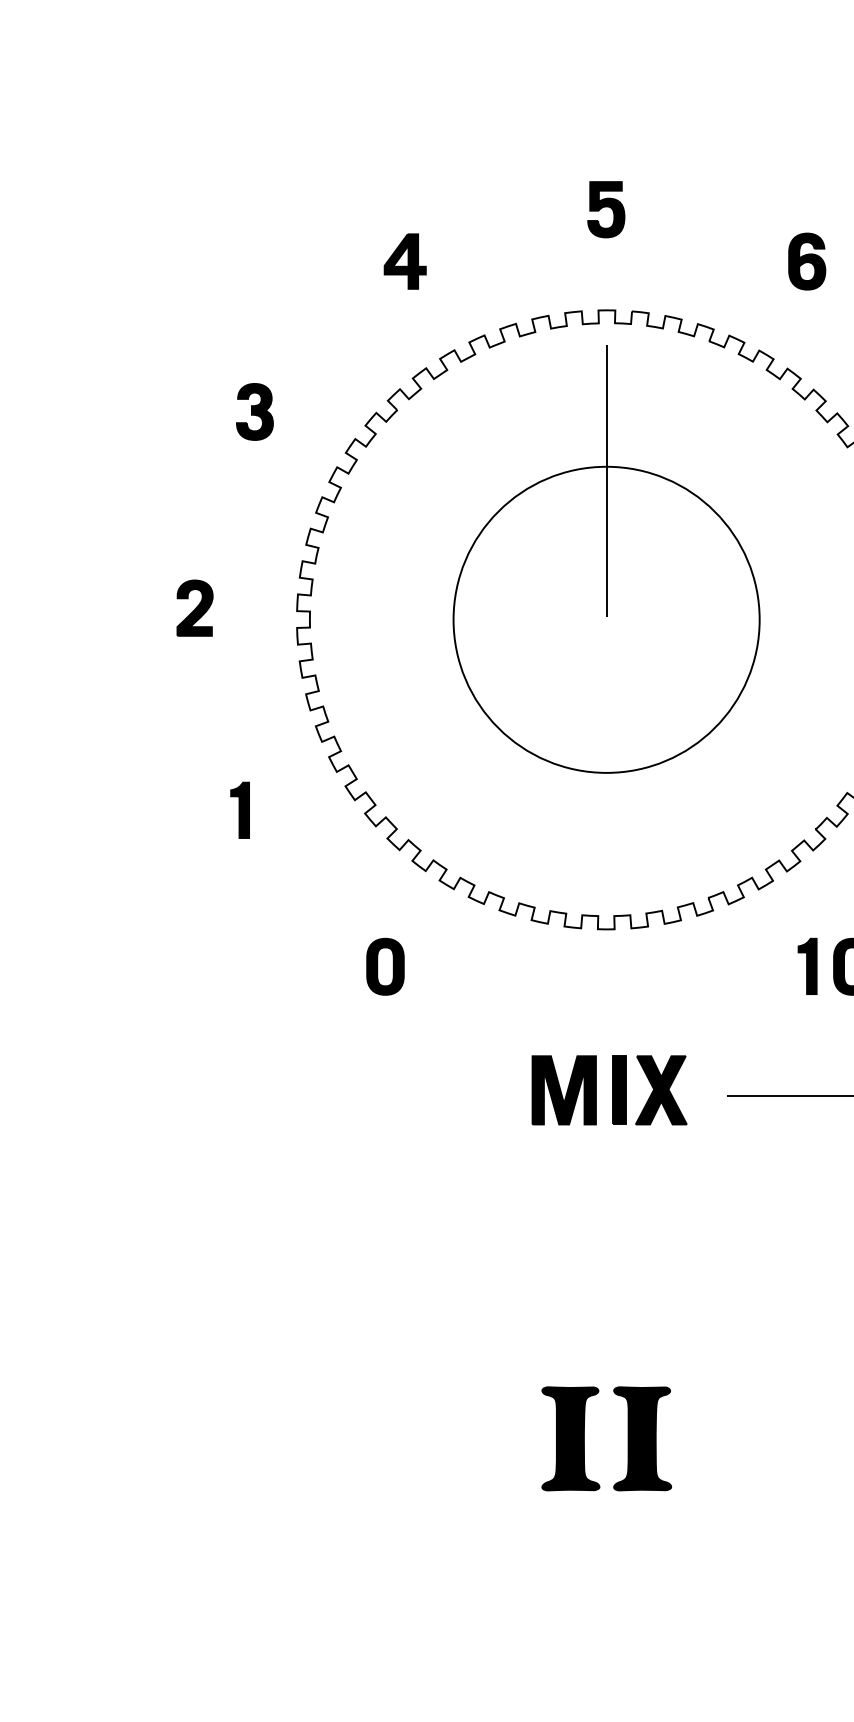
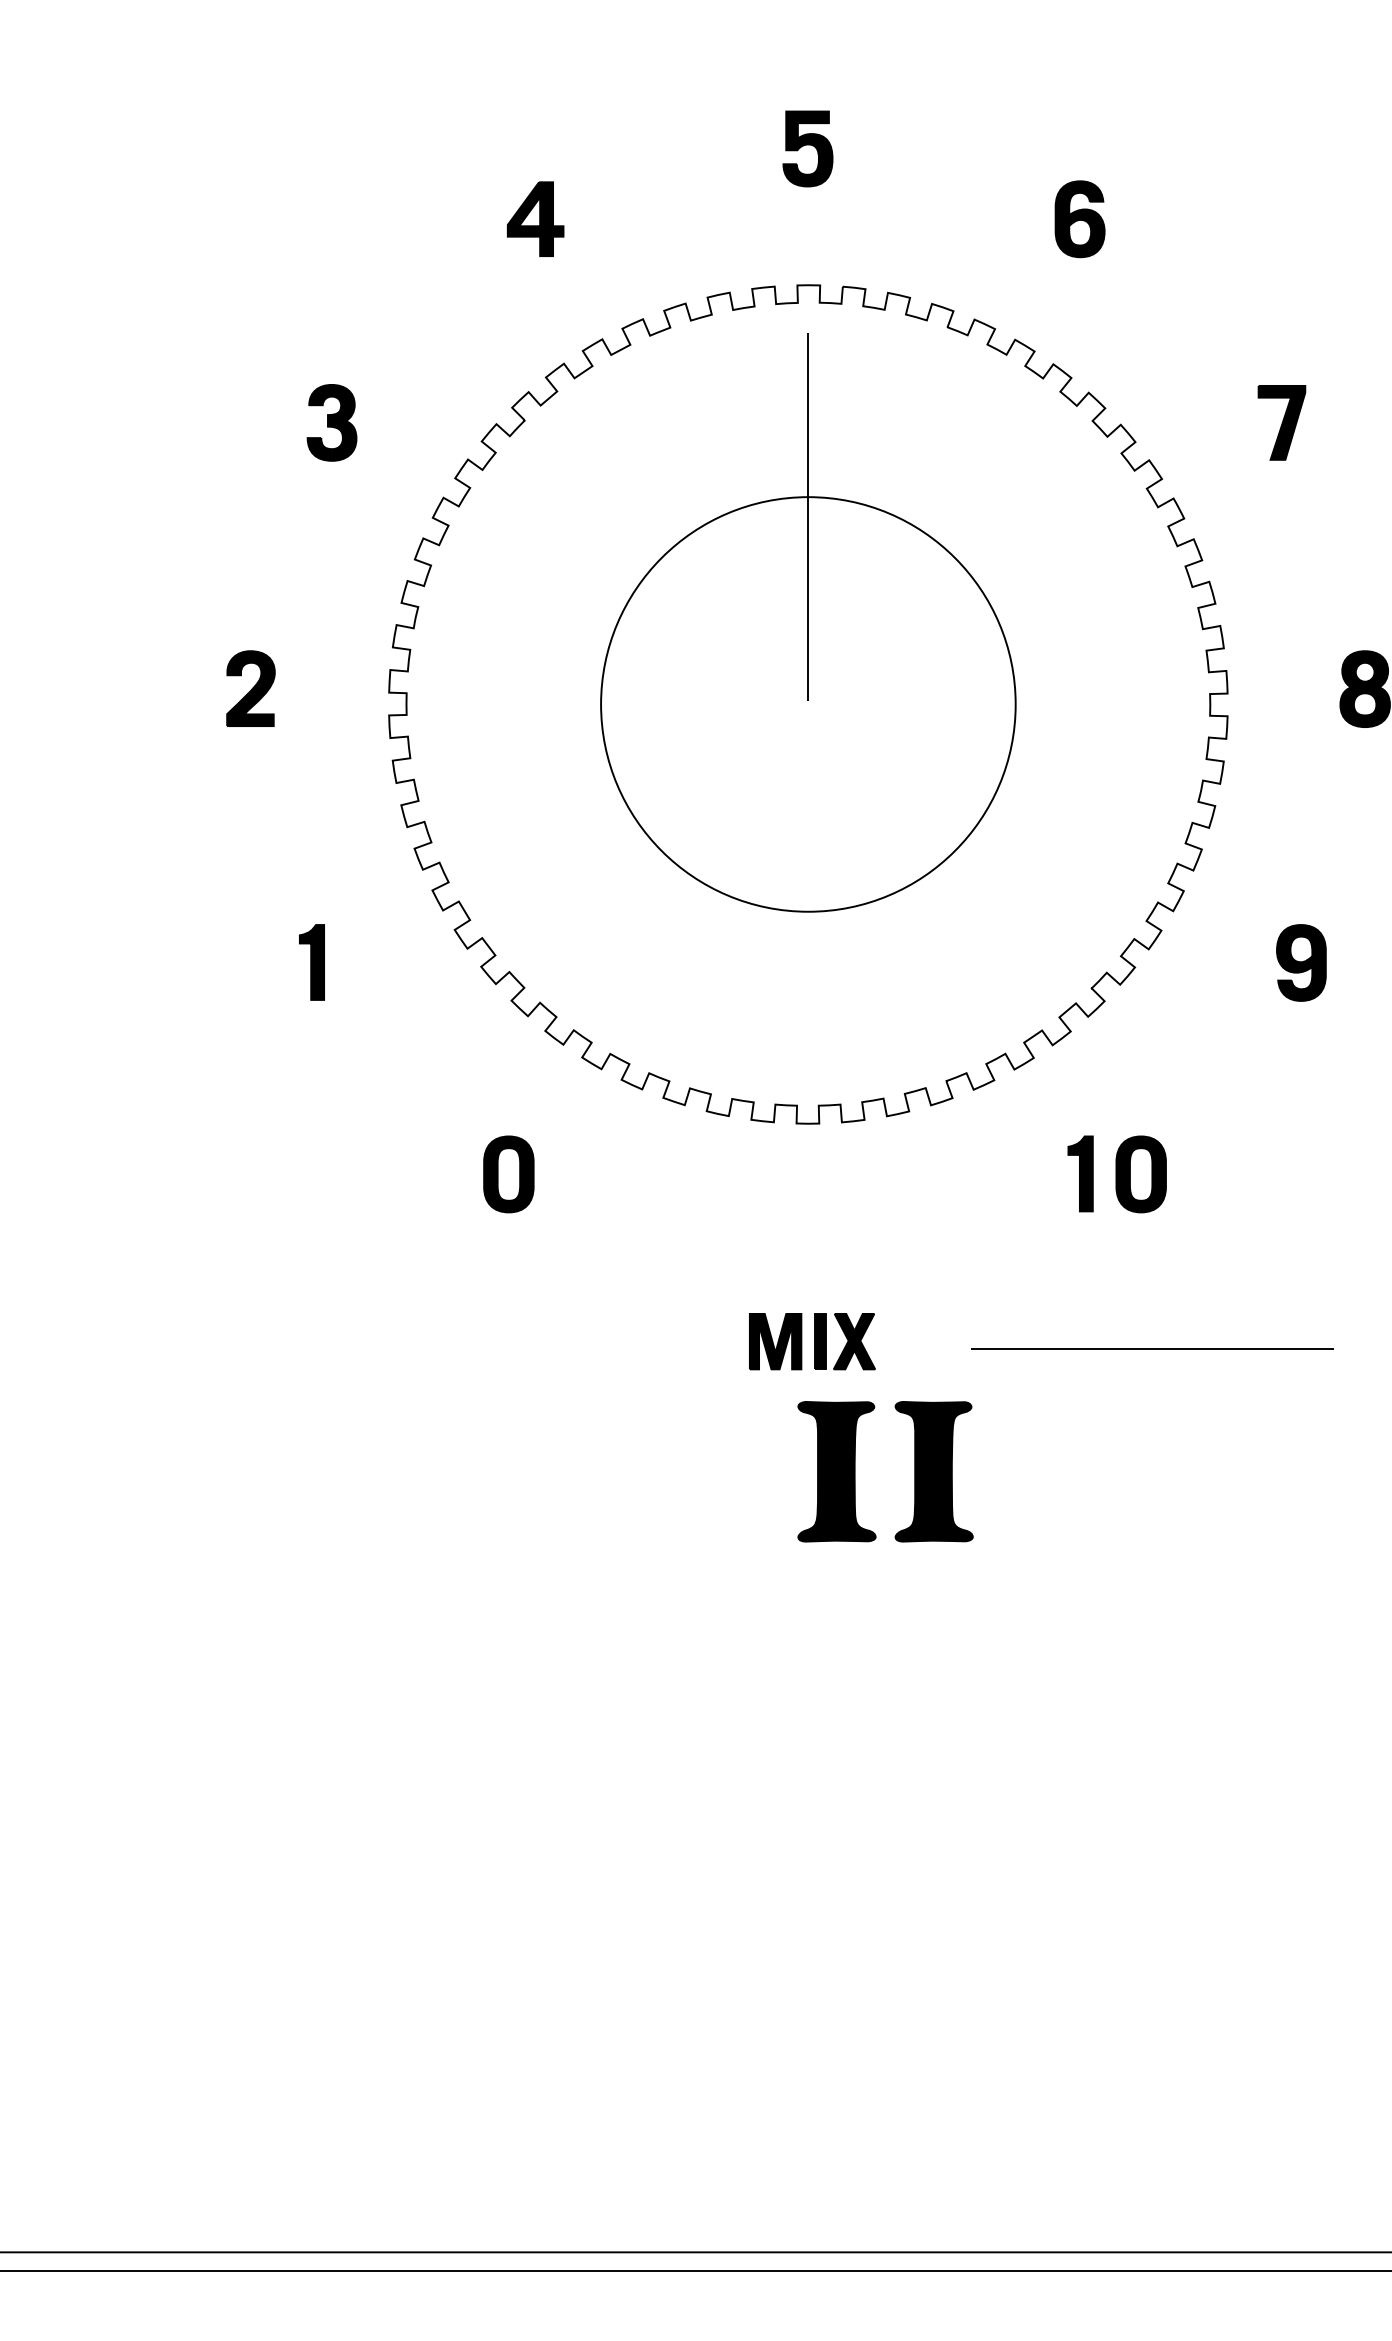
part: (609, 1090) -> (812, 1341), size x0.6
part: (628, 1438) -> (914, 1471), moved

